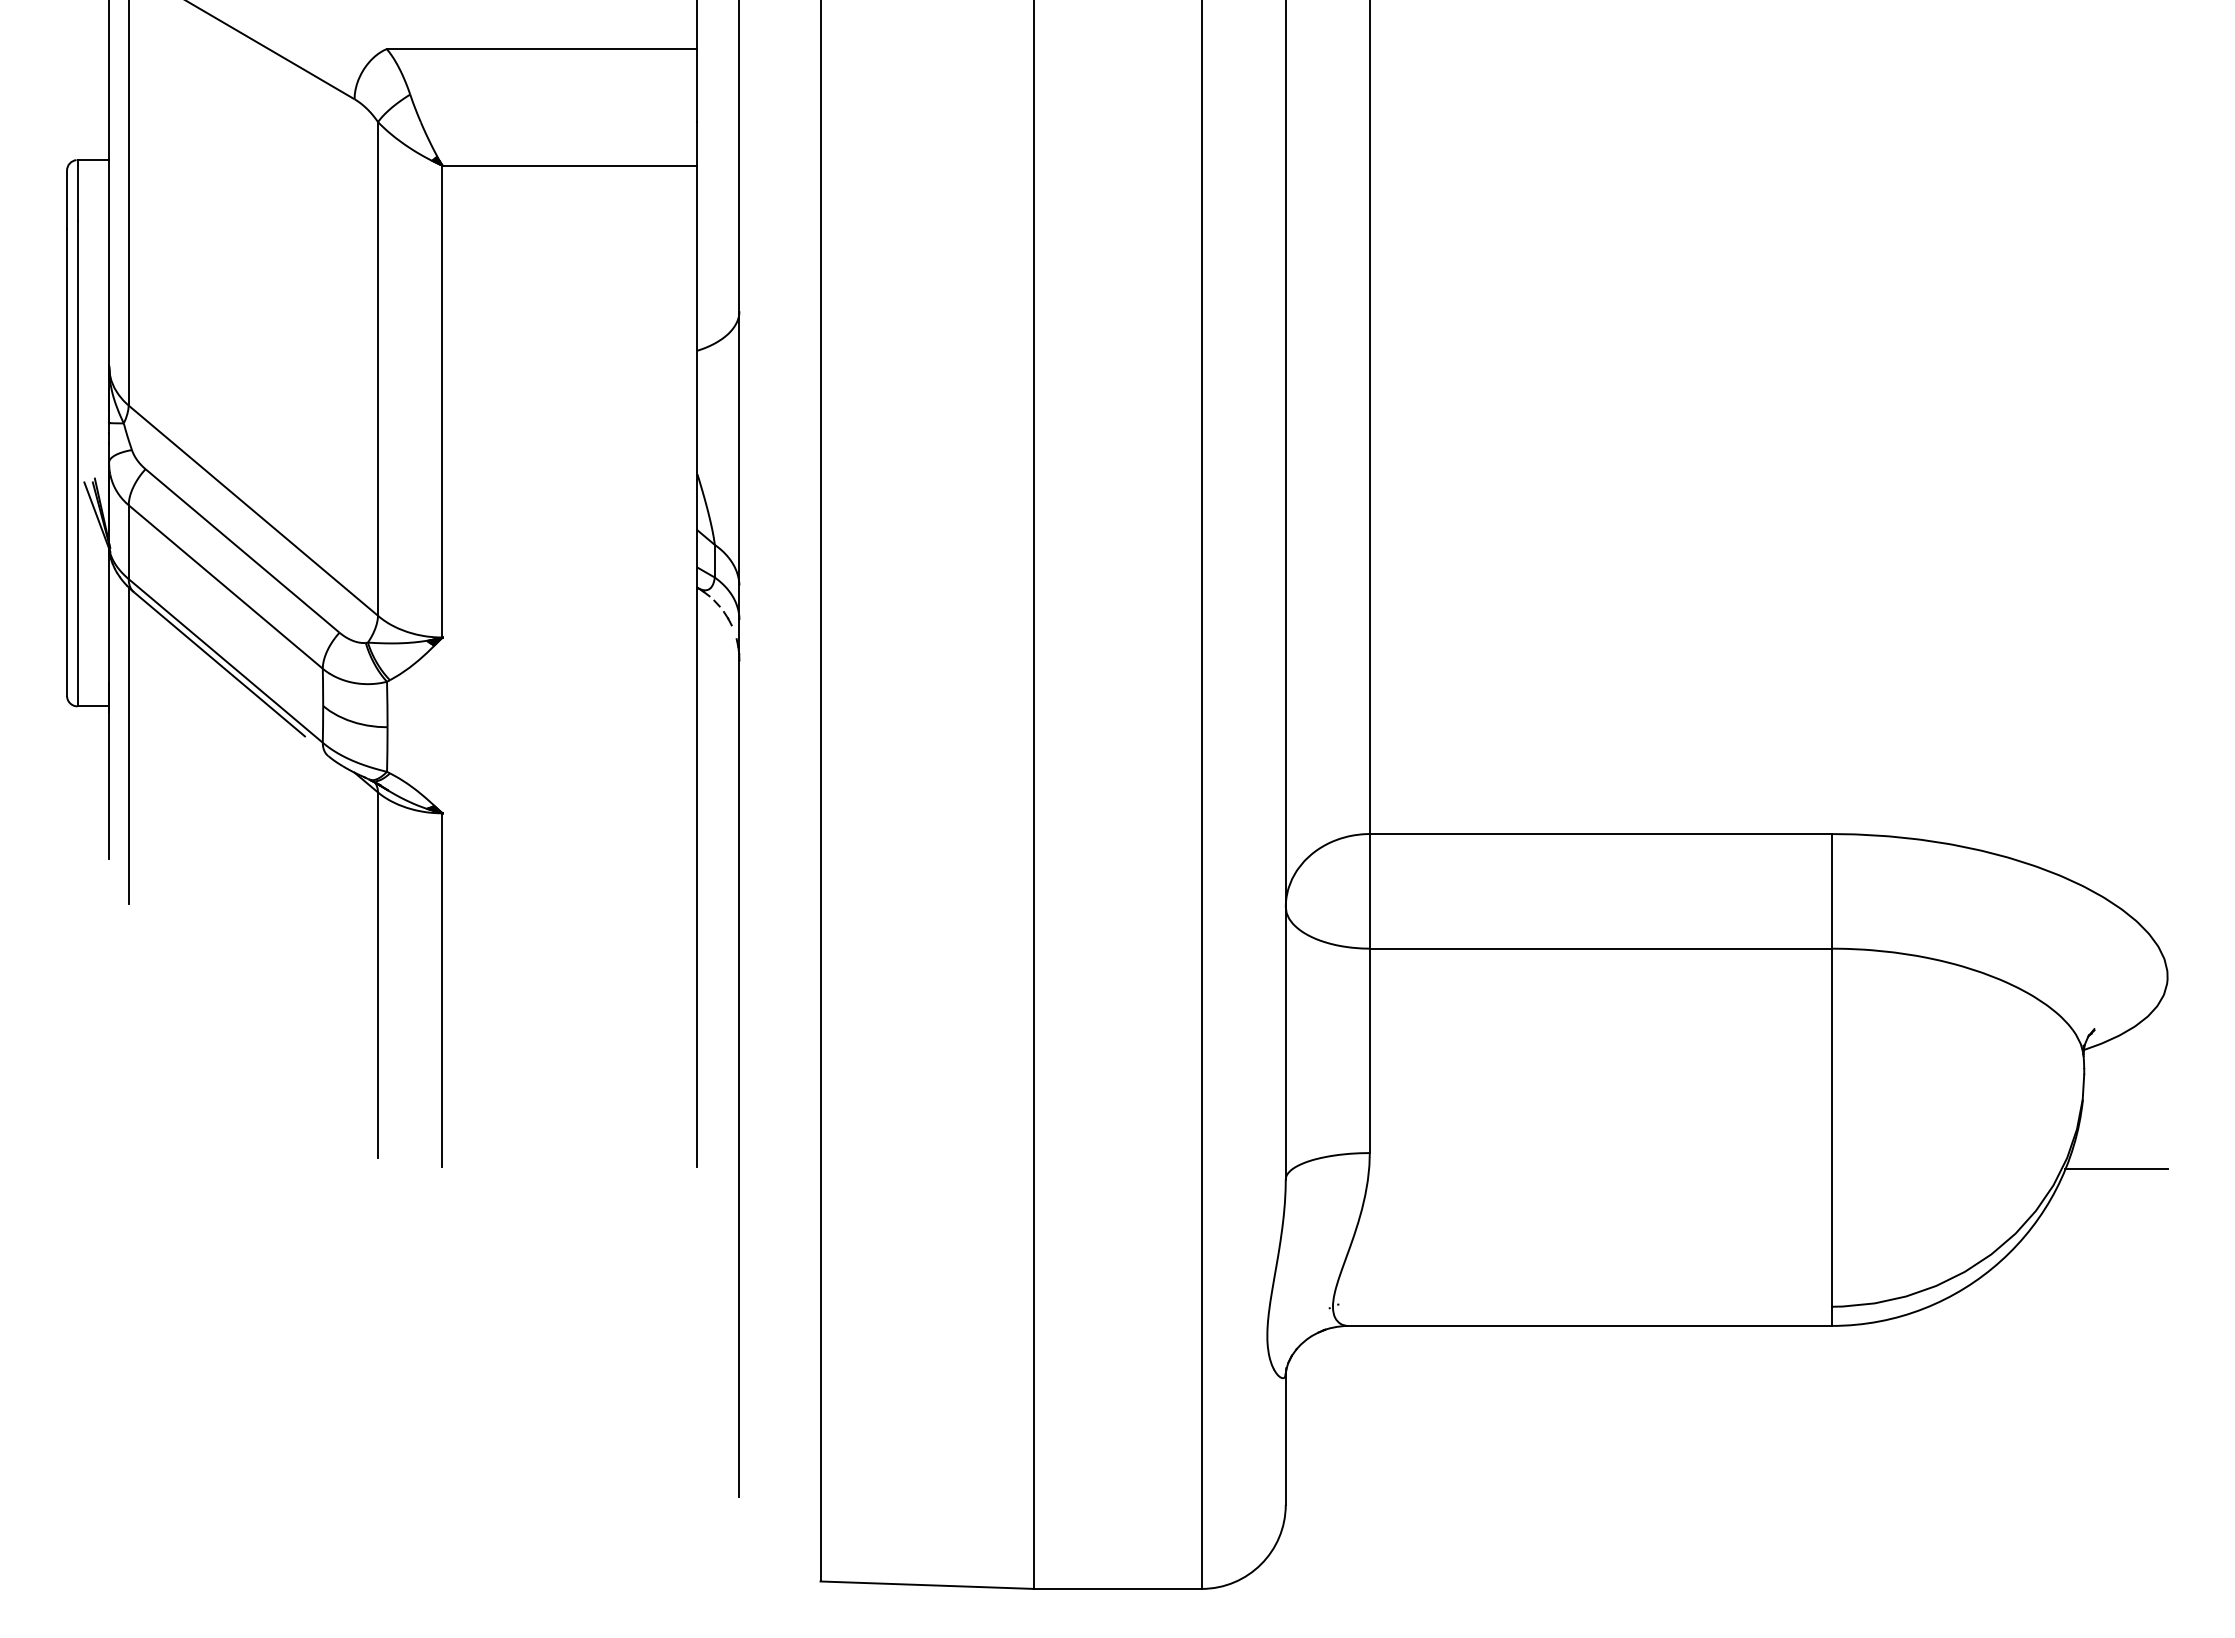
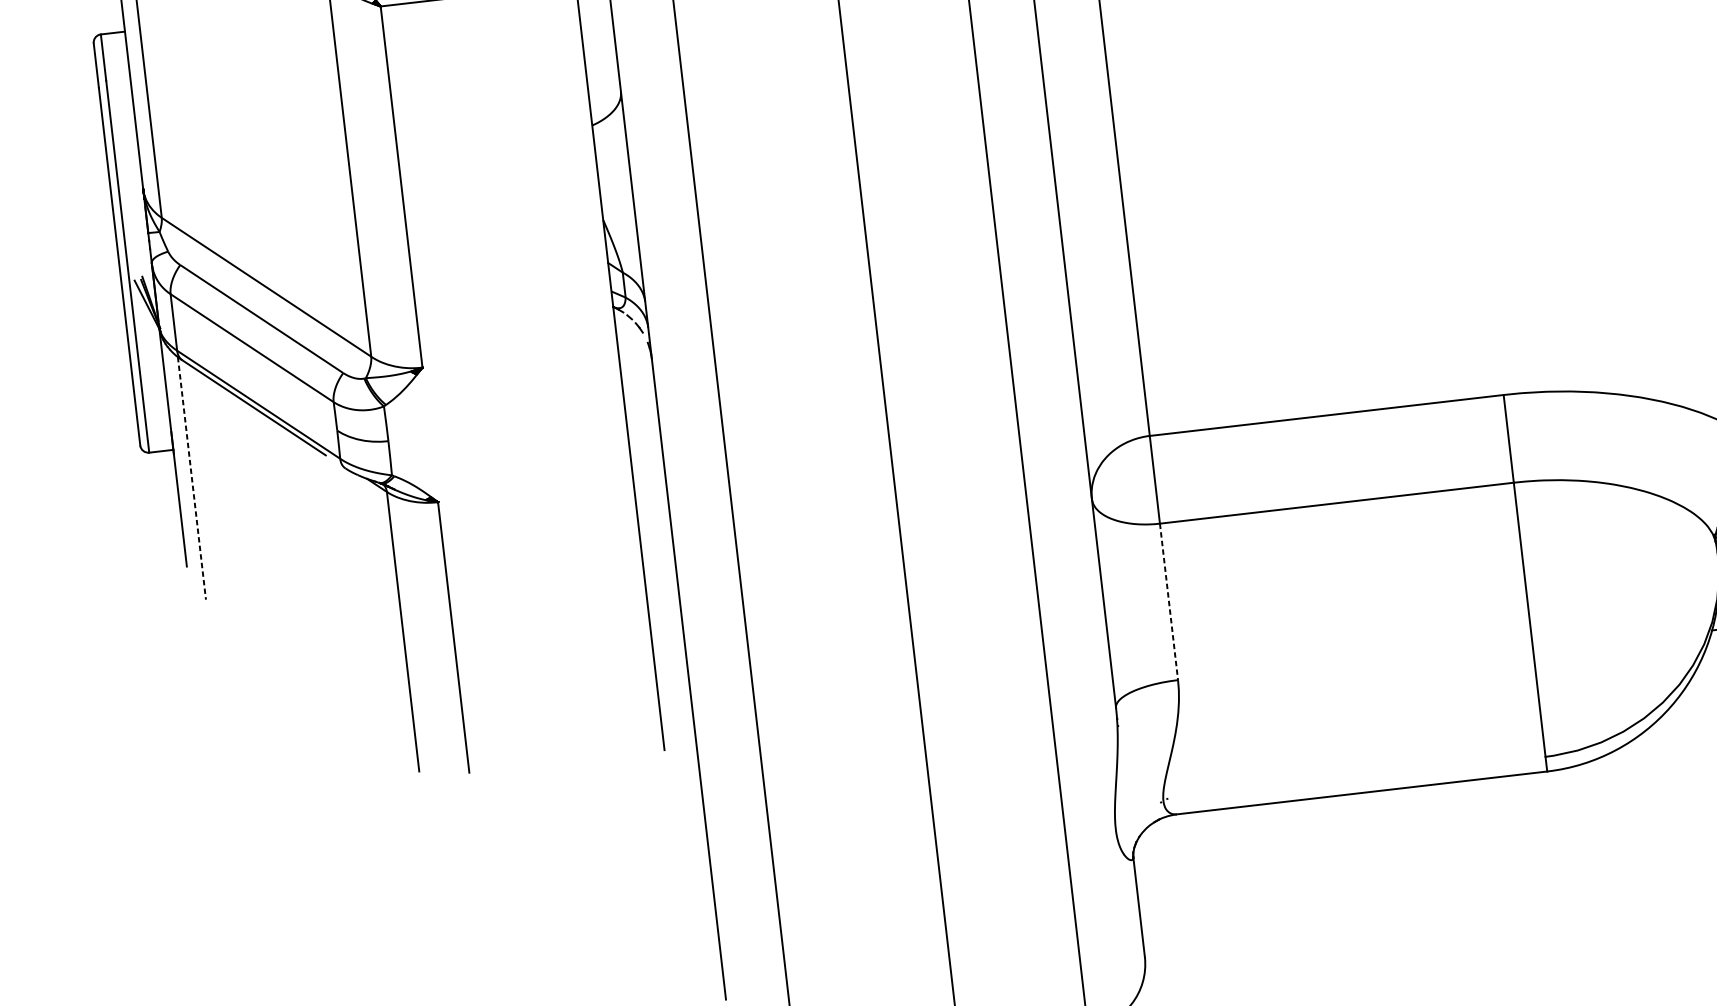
line: (128, 746) -> (191, 478), solid -> dashed
line: (1369, 1051) -> (1168, 602), solid -> dashed

